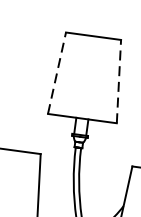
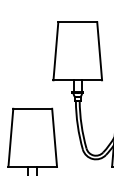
line: (56, 72) -> (55, 50), dashed -> solid
line: (118, 80) -> (99, 50), dashed -> solid

